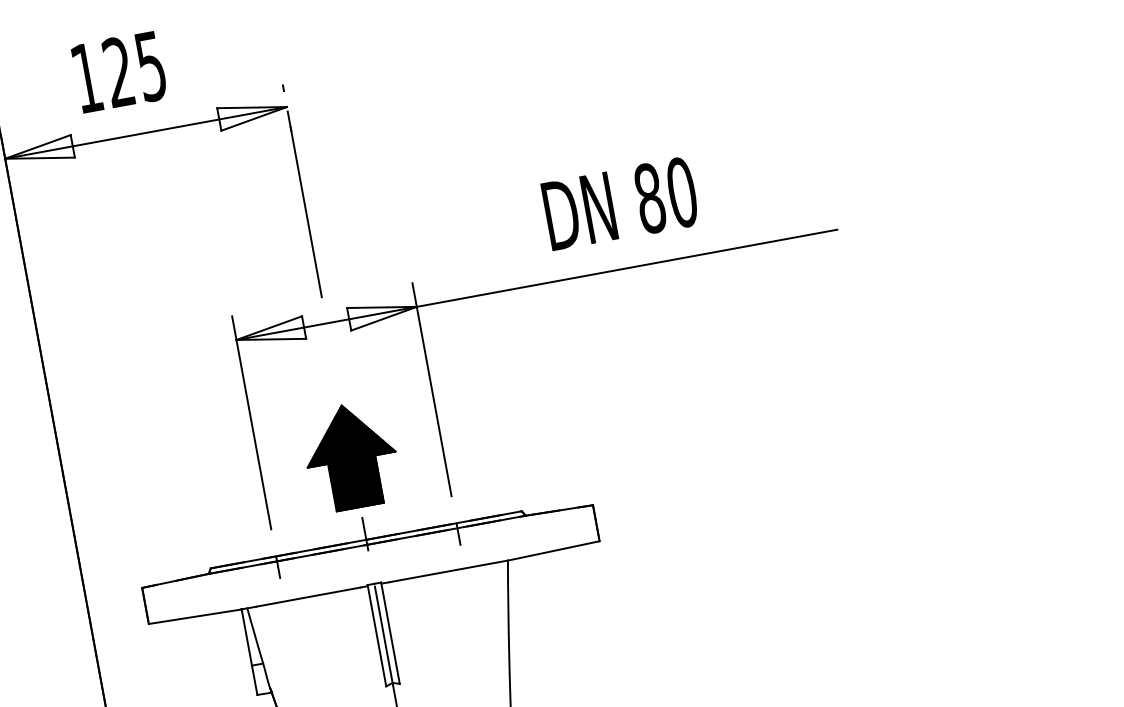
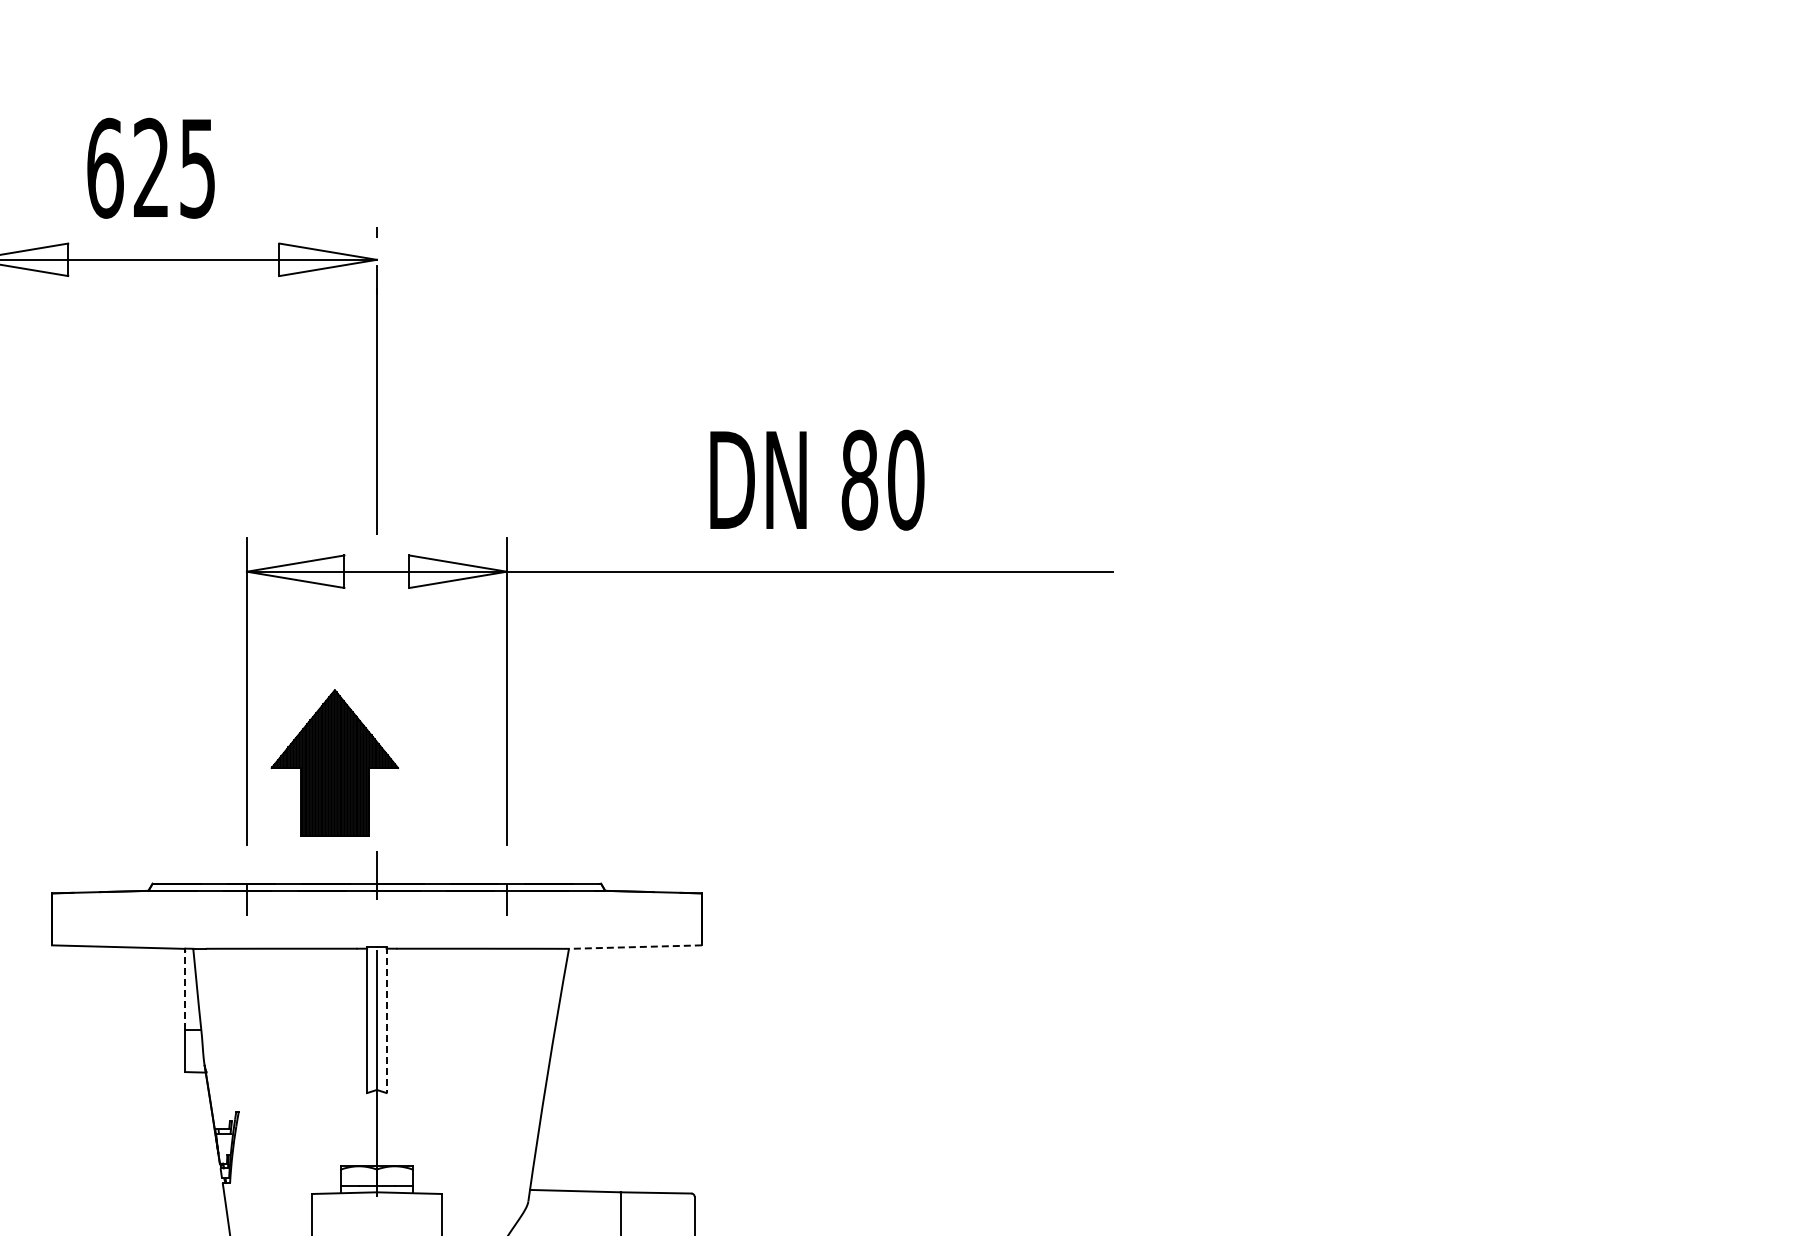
text: (86, 77) -> (105, 167), 125 -> 625
part: (350, 455) -> (334, 762), moved
line: (553, 551) -> (634, 947), solid -> dashed
line: (390, 633) -> (386, 1020), solid -> dashed
line: (247, 637) -> (185, 989), solid -> dashed

